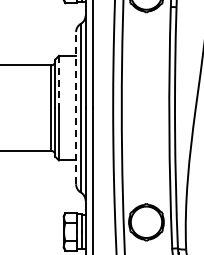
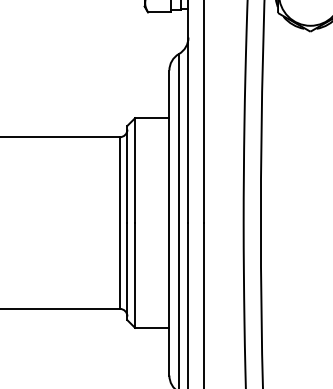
line: (59, 82) -> (136, 171), dashed -> solid
line: (76, 107) -> (170, 221), dashed -> solid

